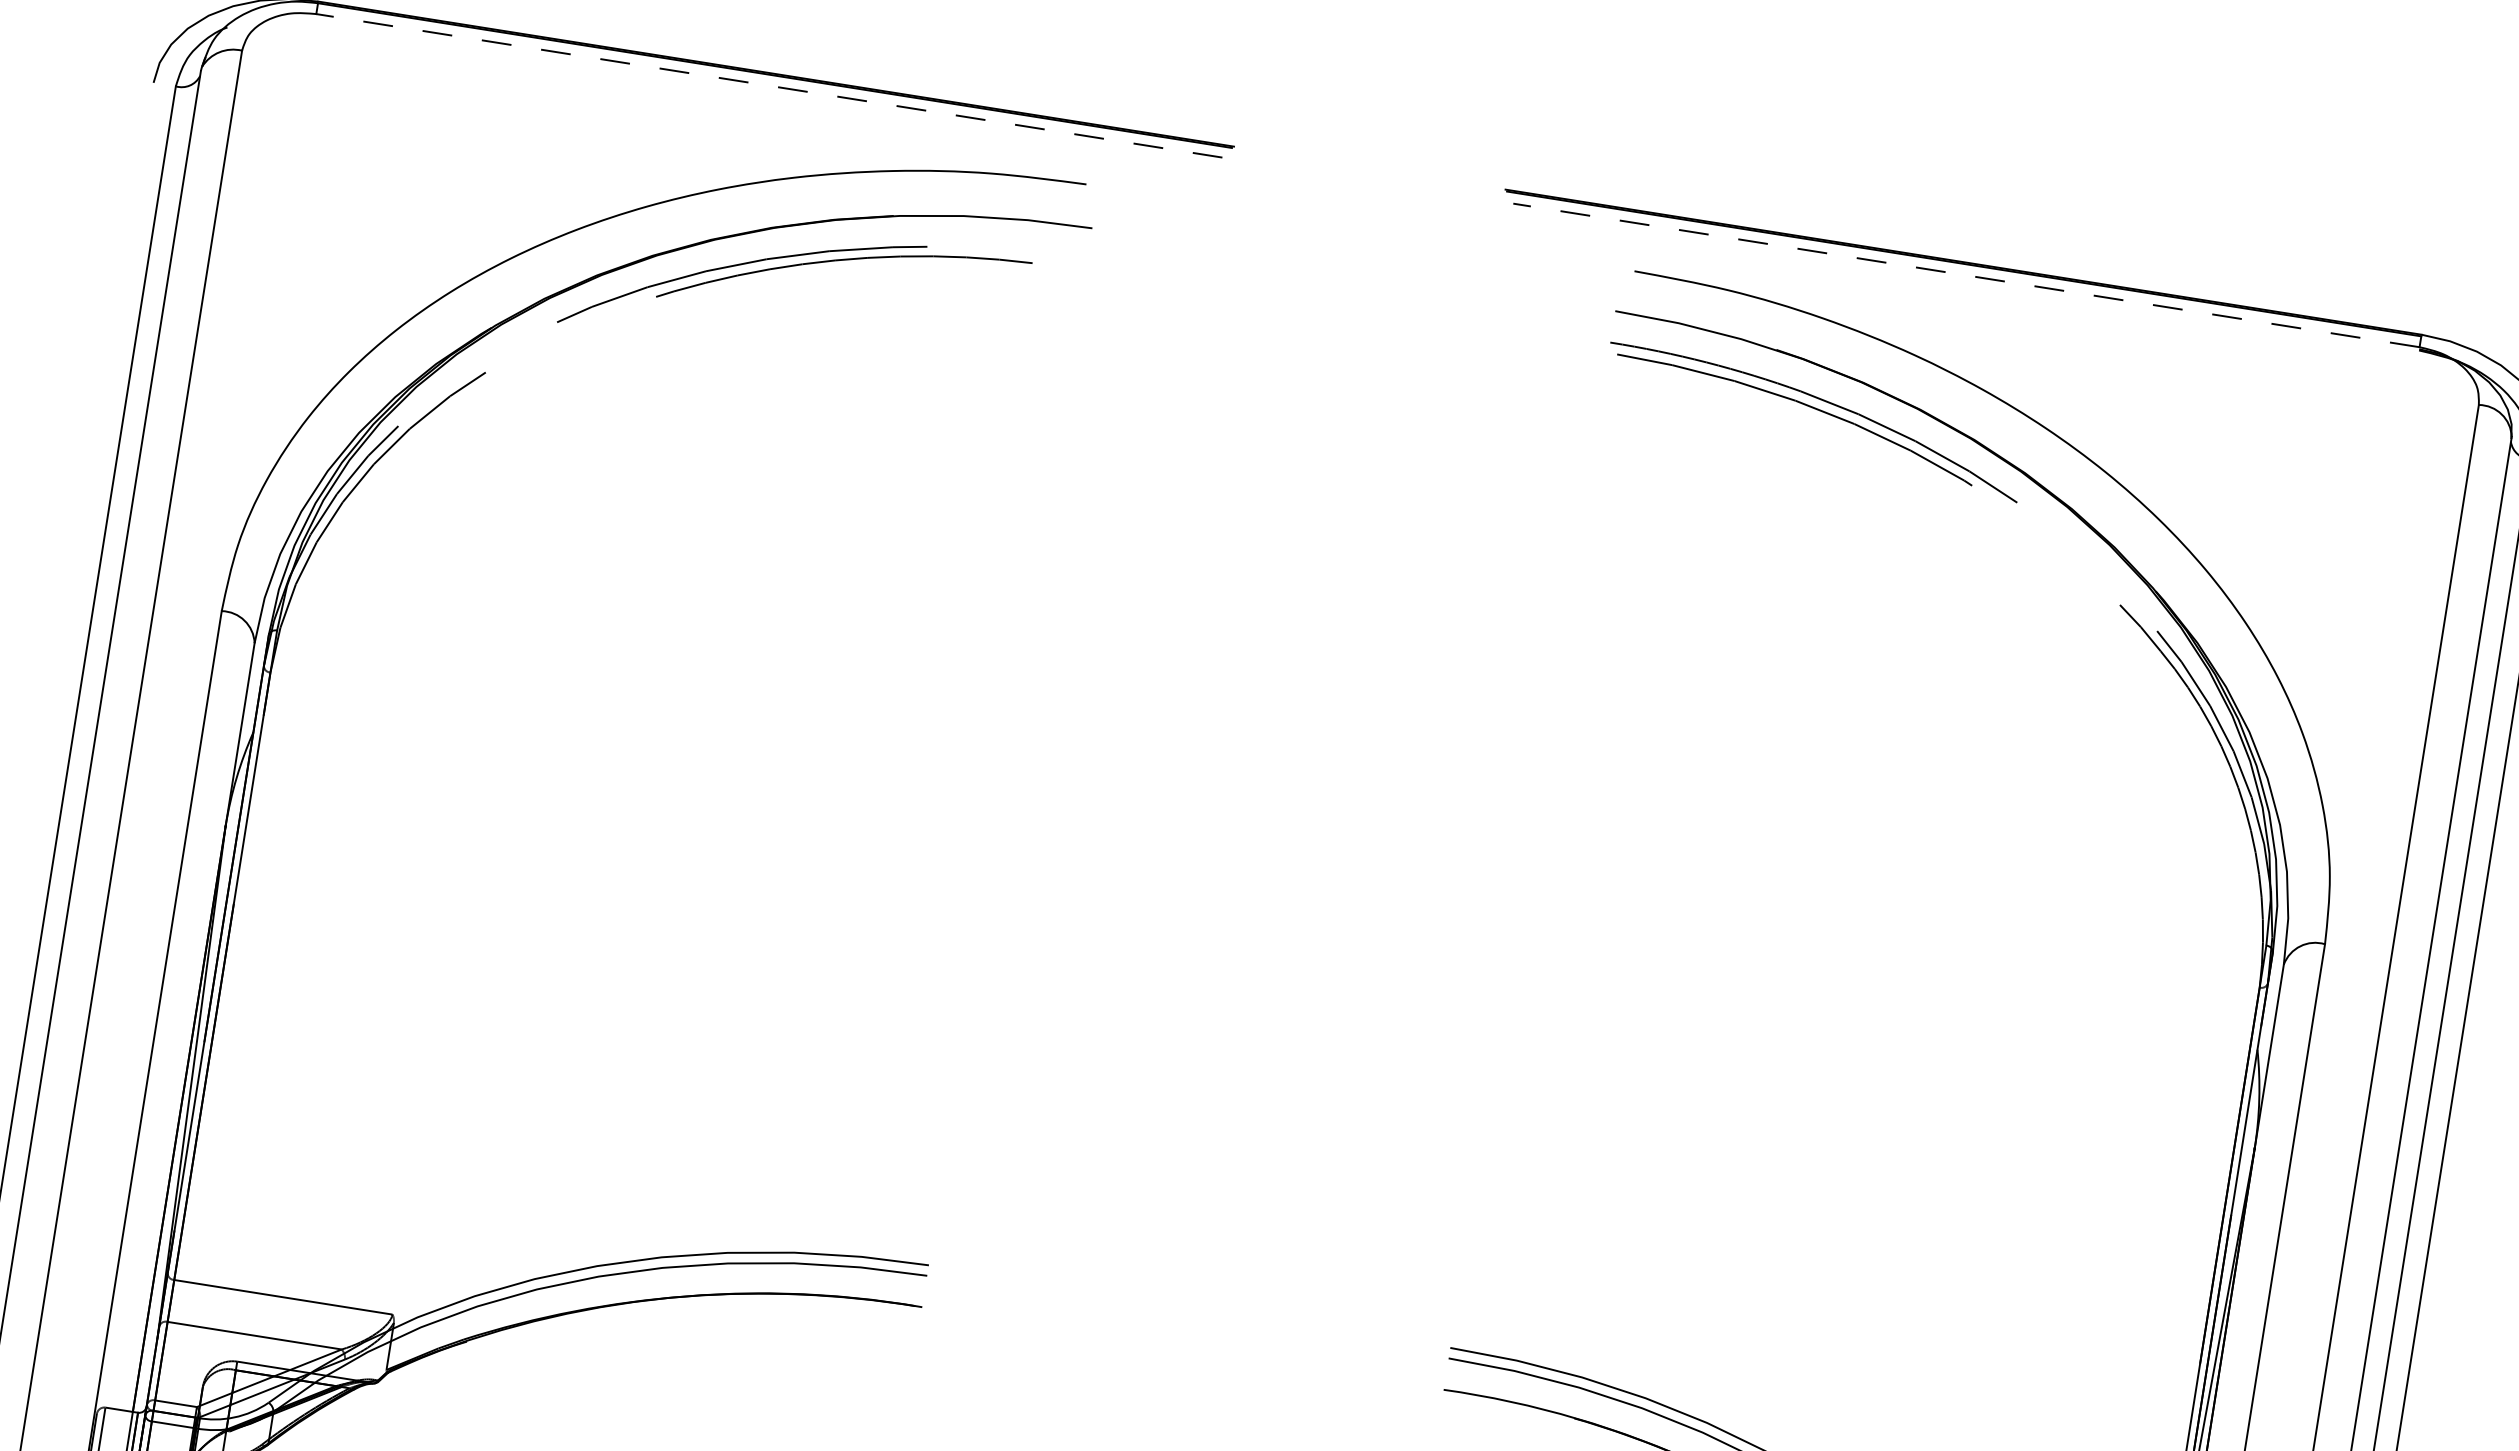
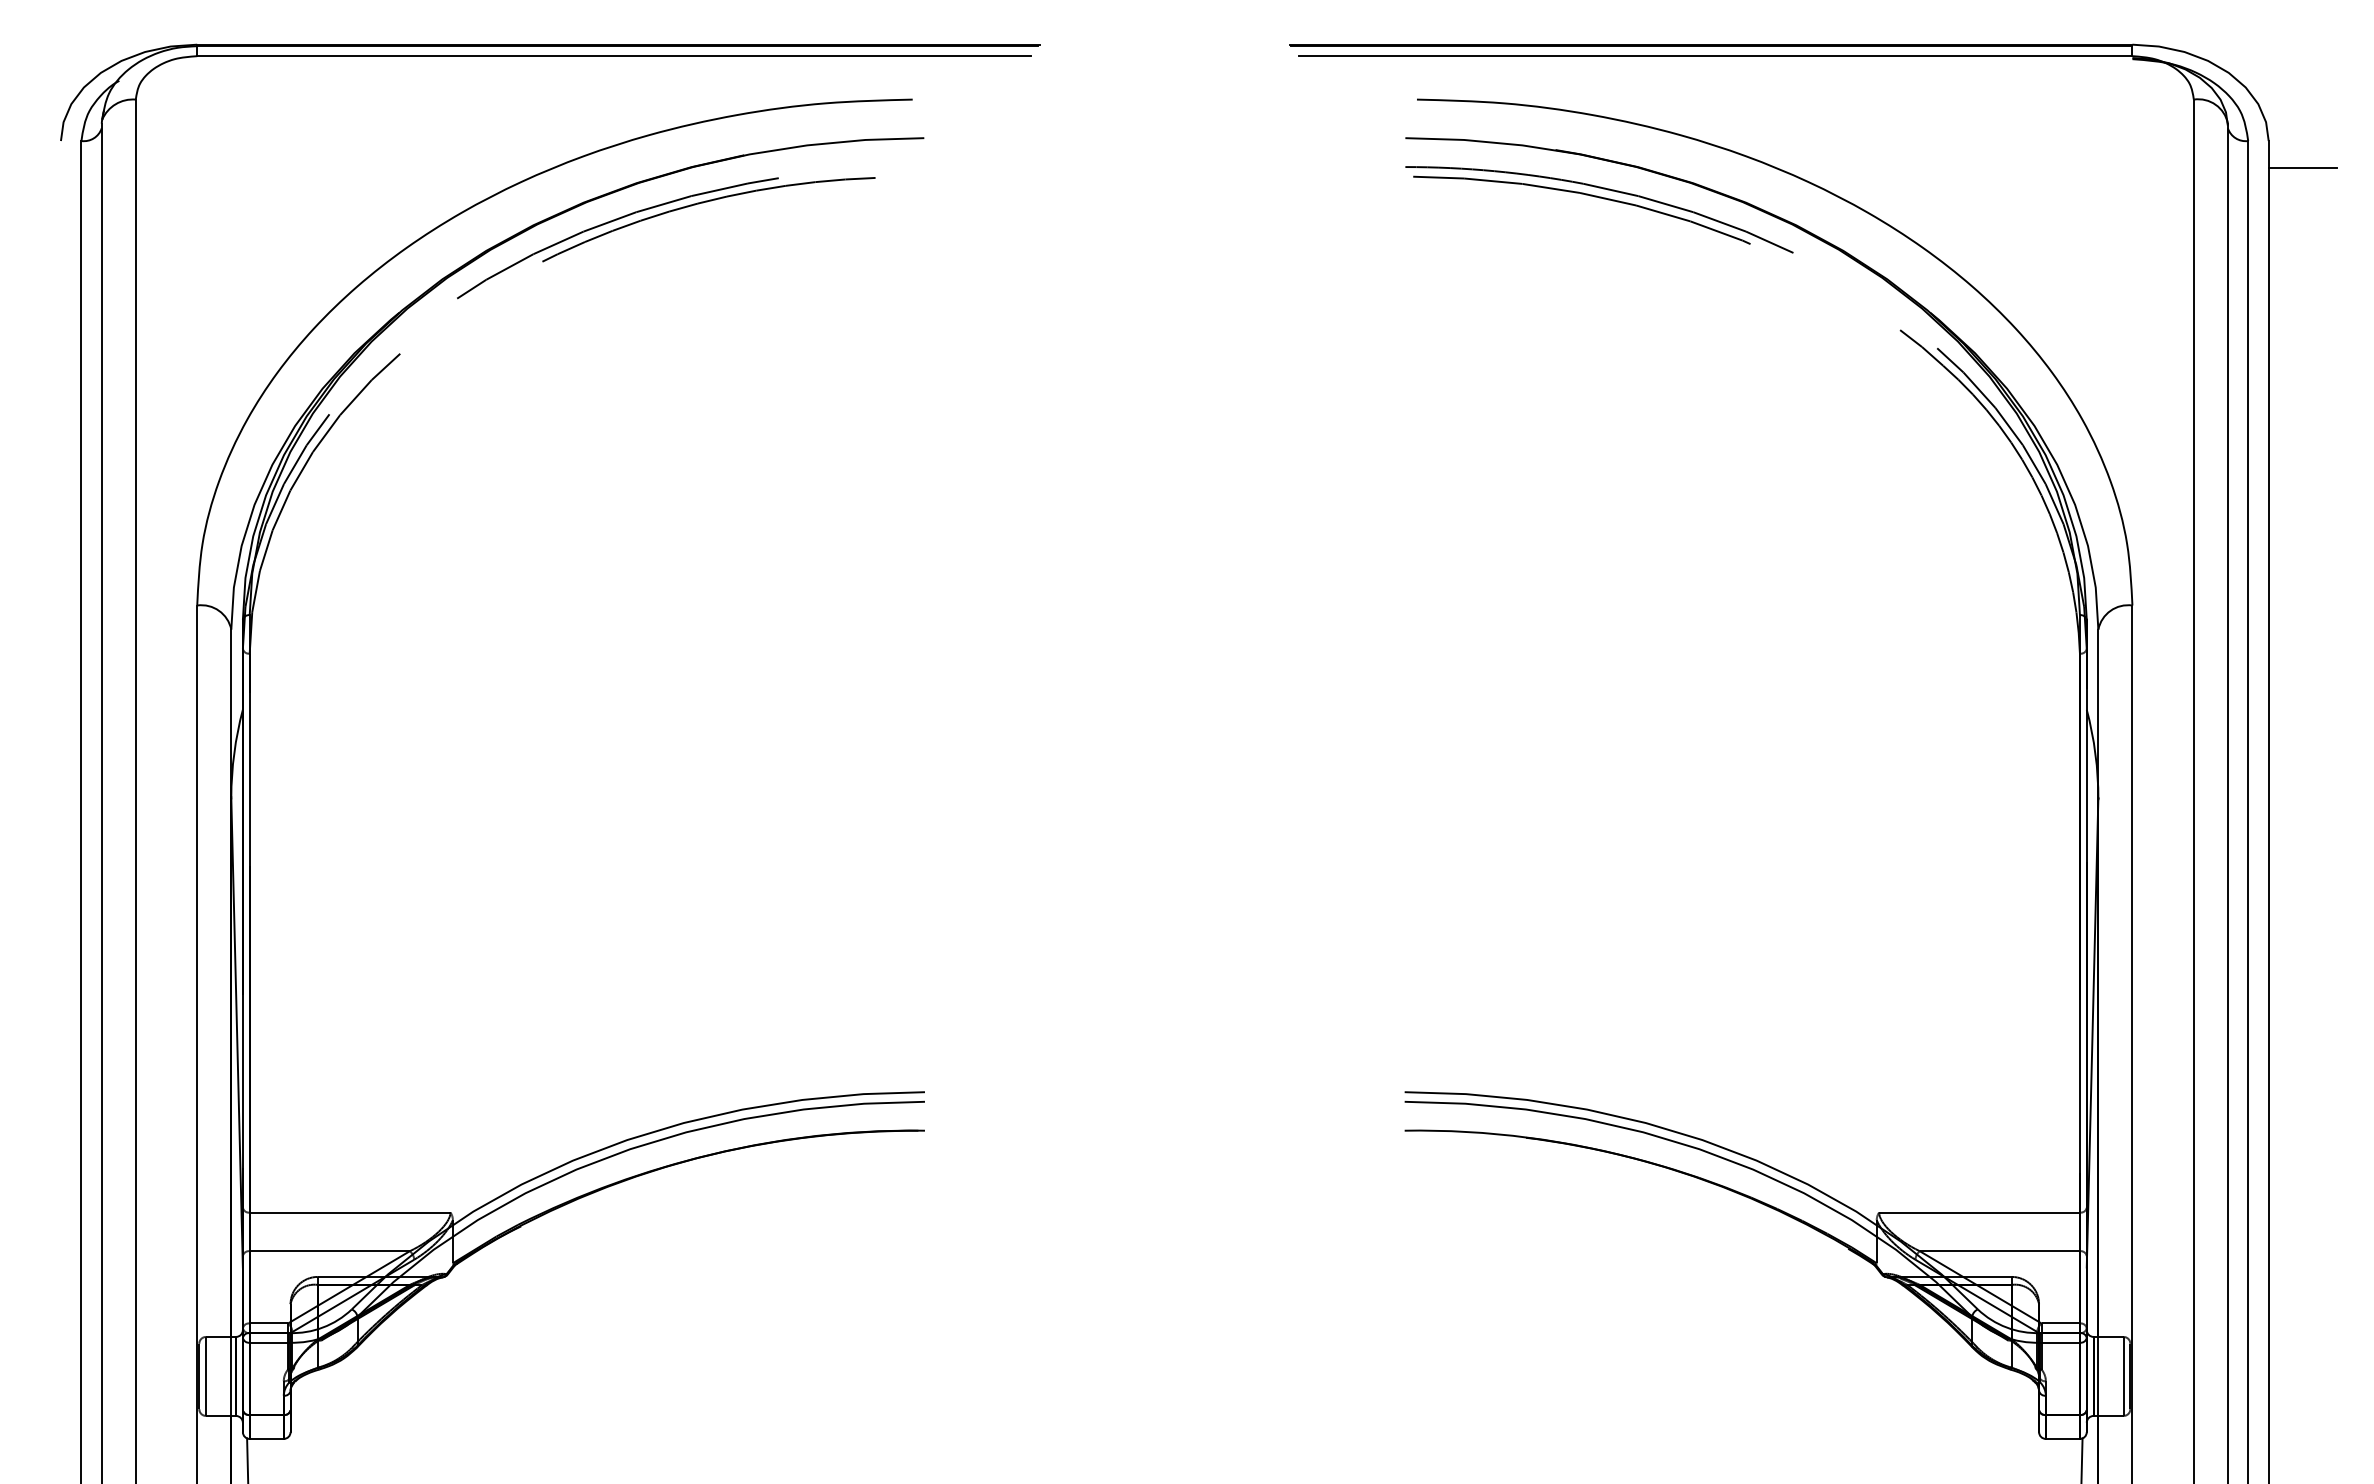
line: (769, 86) -> (614, 56), dashed -> solid
line: (1966, 275) -> (1715, 56), dashed -> solid

